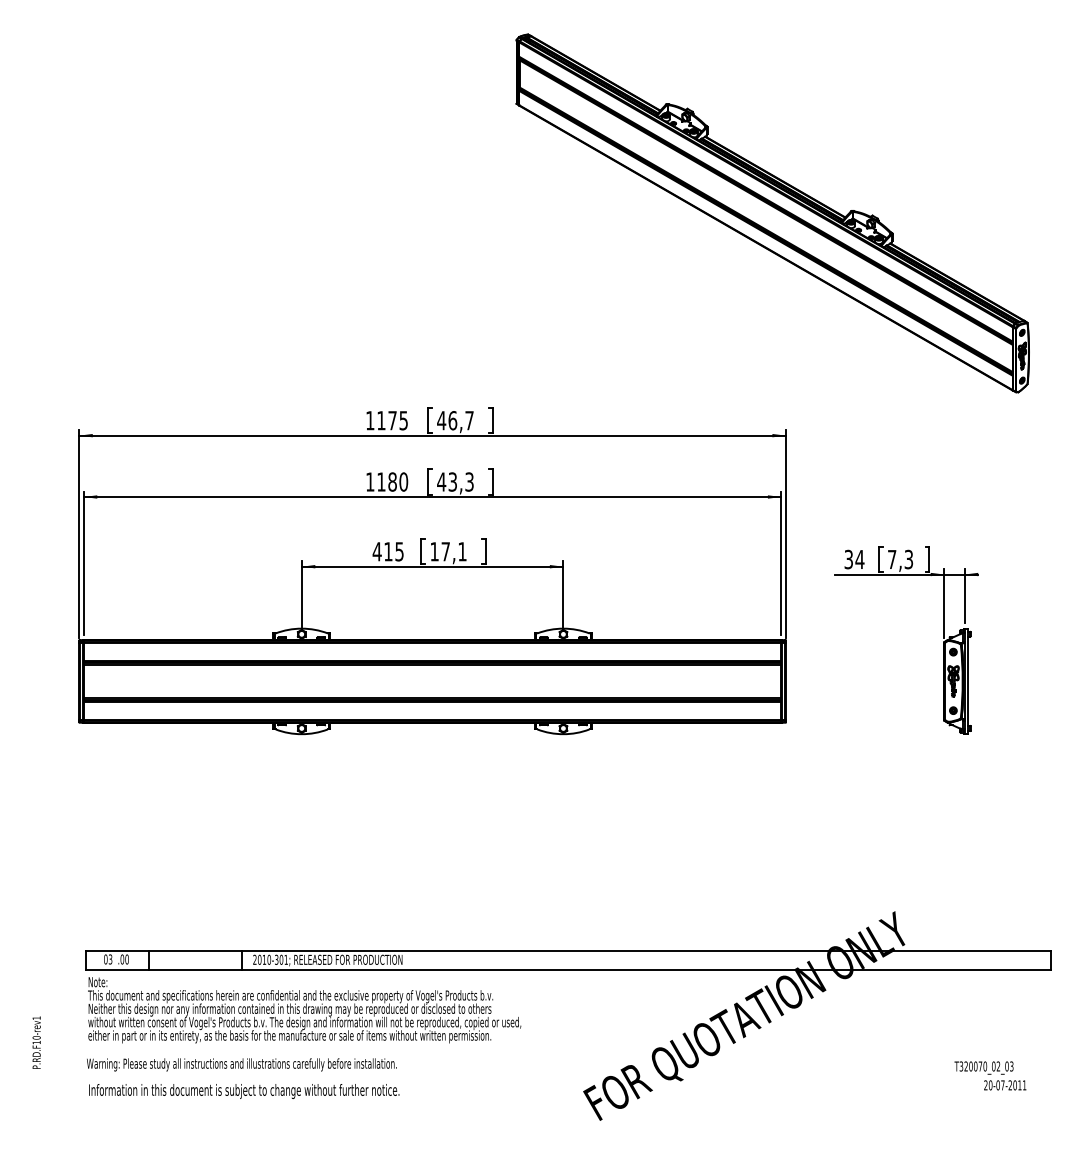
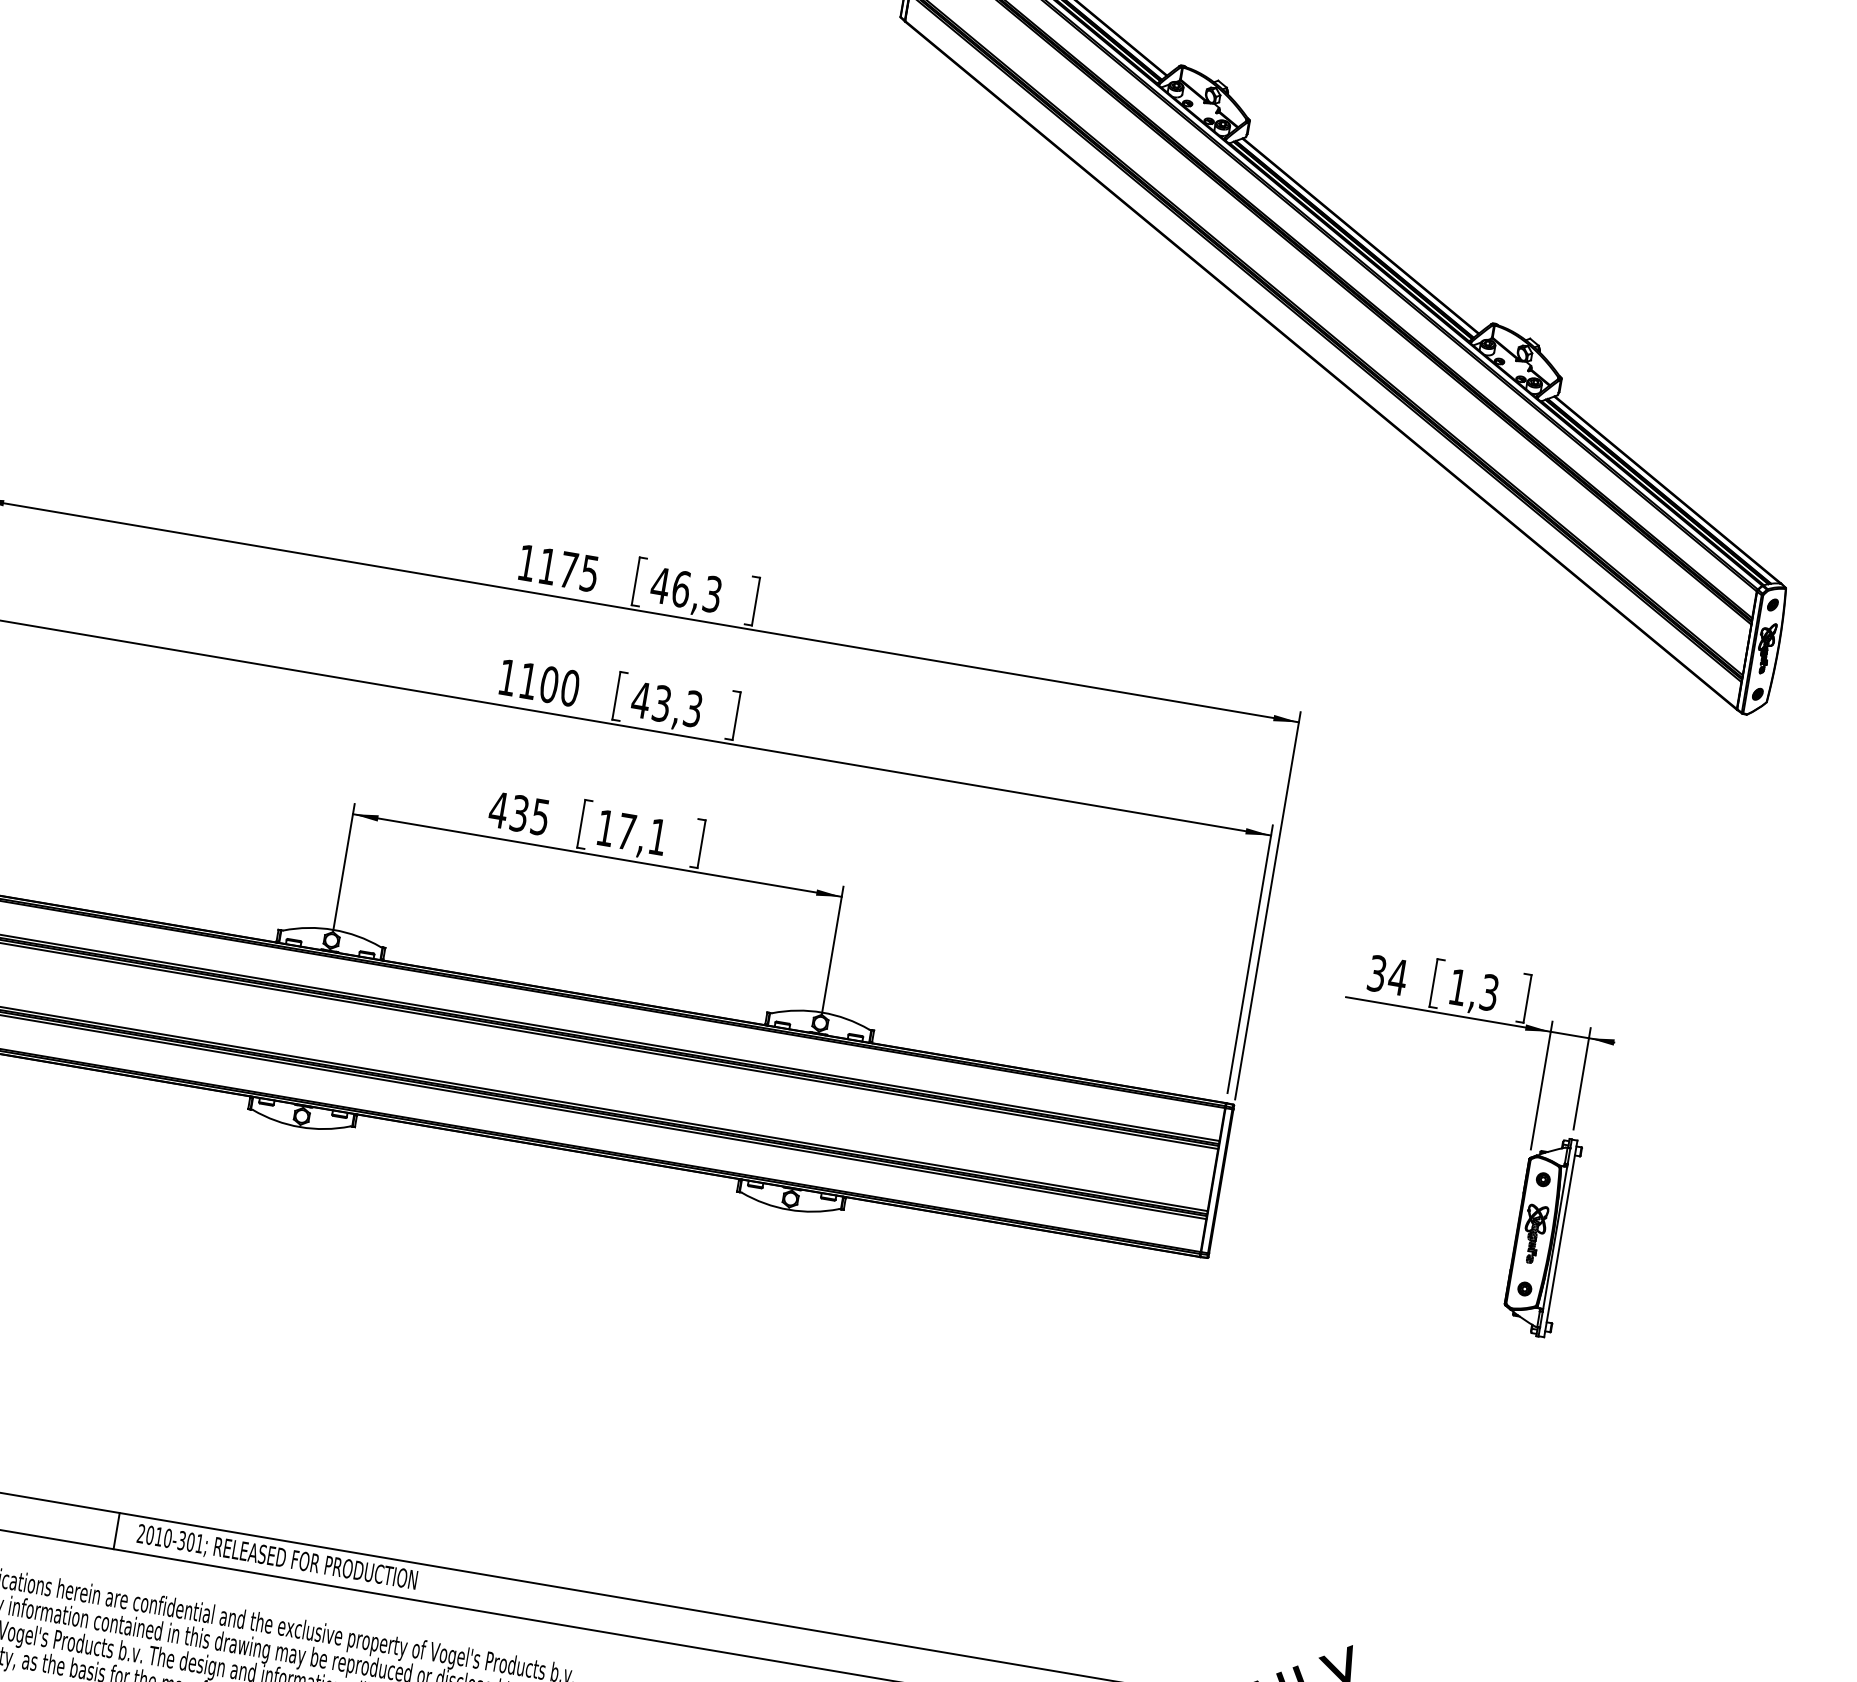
text: (469, 420) -> (712, 594), 46,7 -> 46,3
text: (392, 481) -> (549, 683), 1180 -> 1100
text: (388, 551) -> (519, 813), 415 -> 435
text: (892, 559) -> (1458, 987), 7,3 -> 1,3

